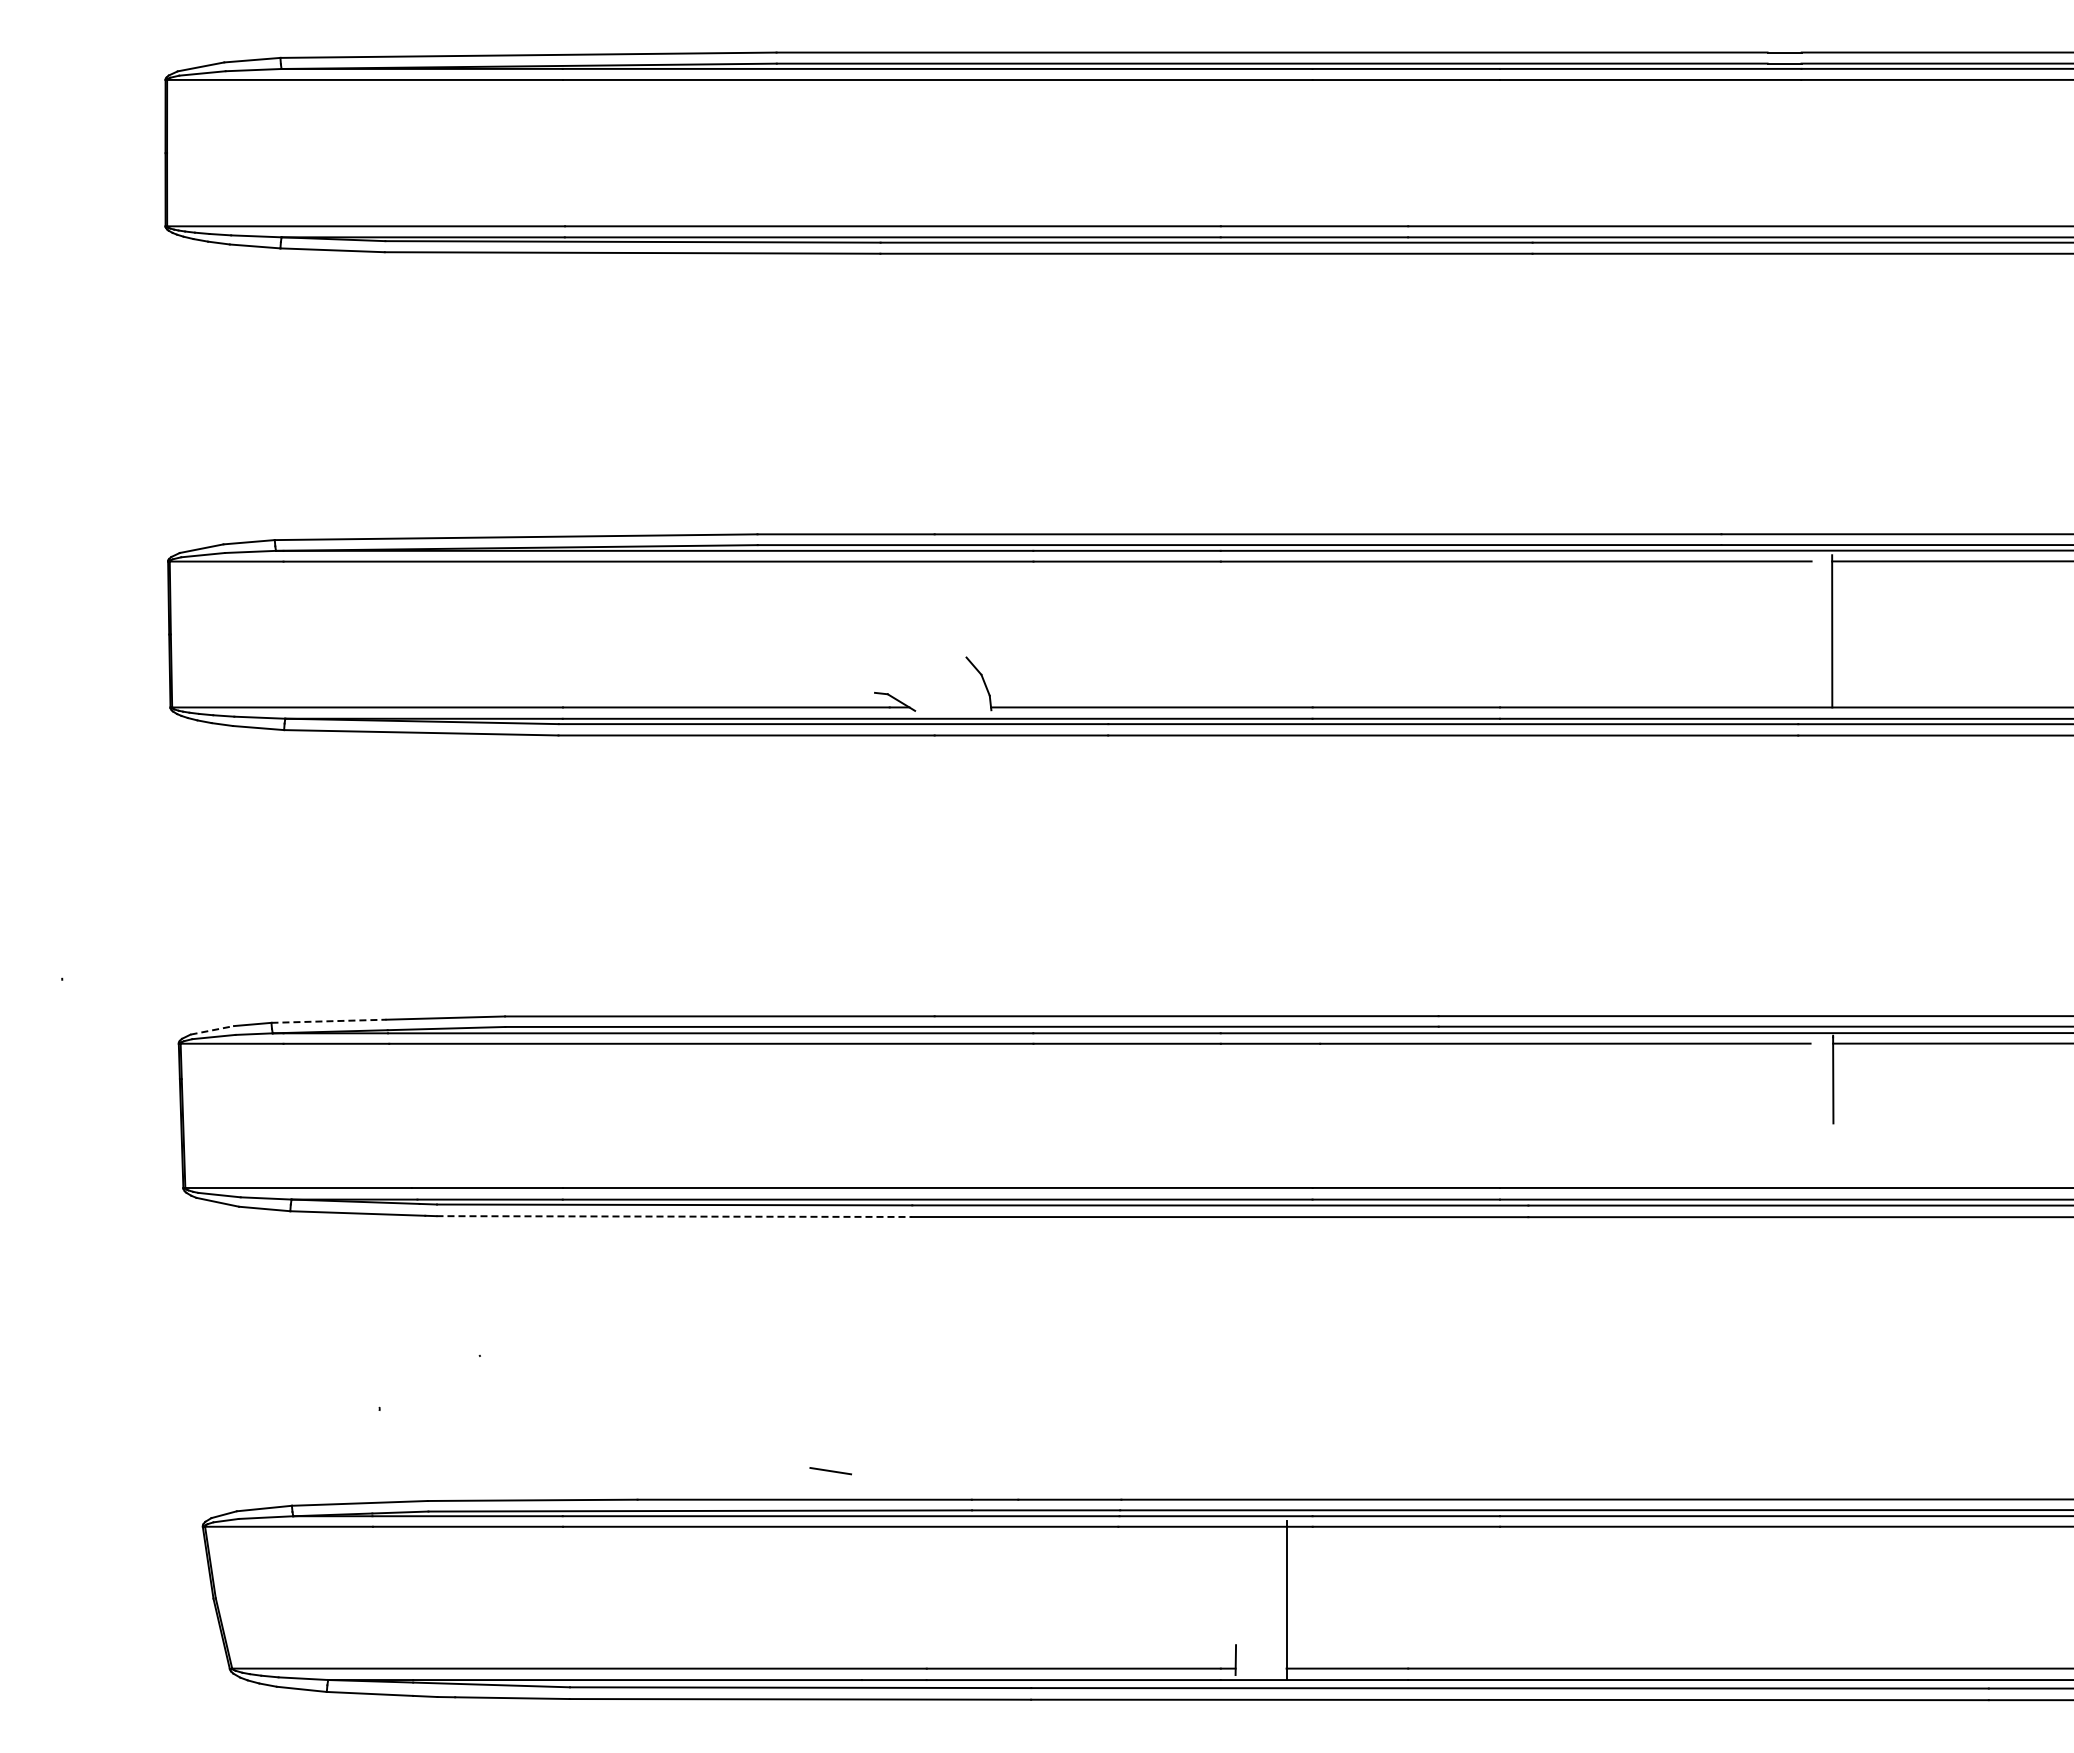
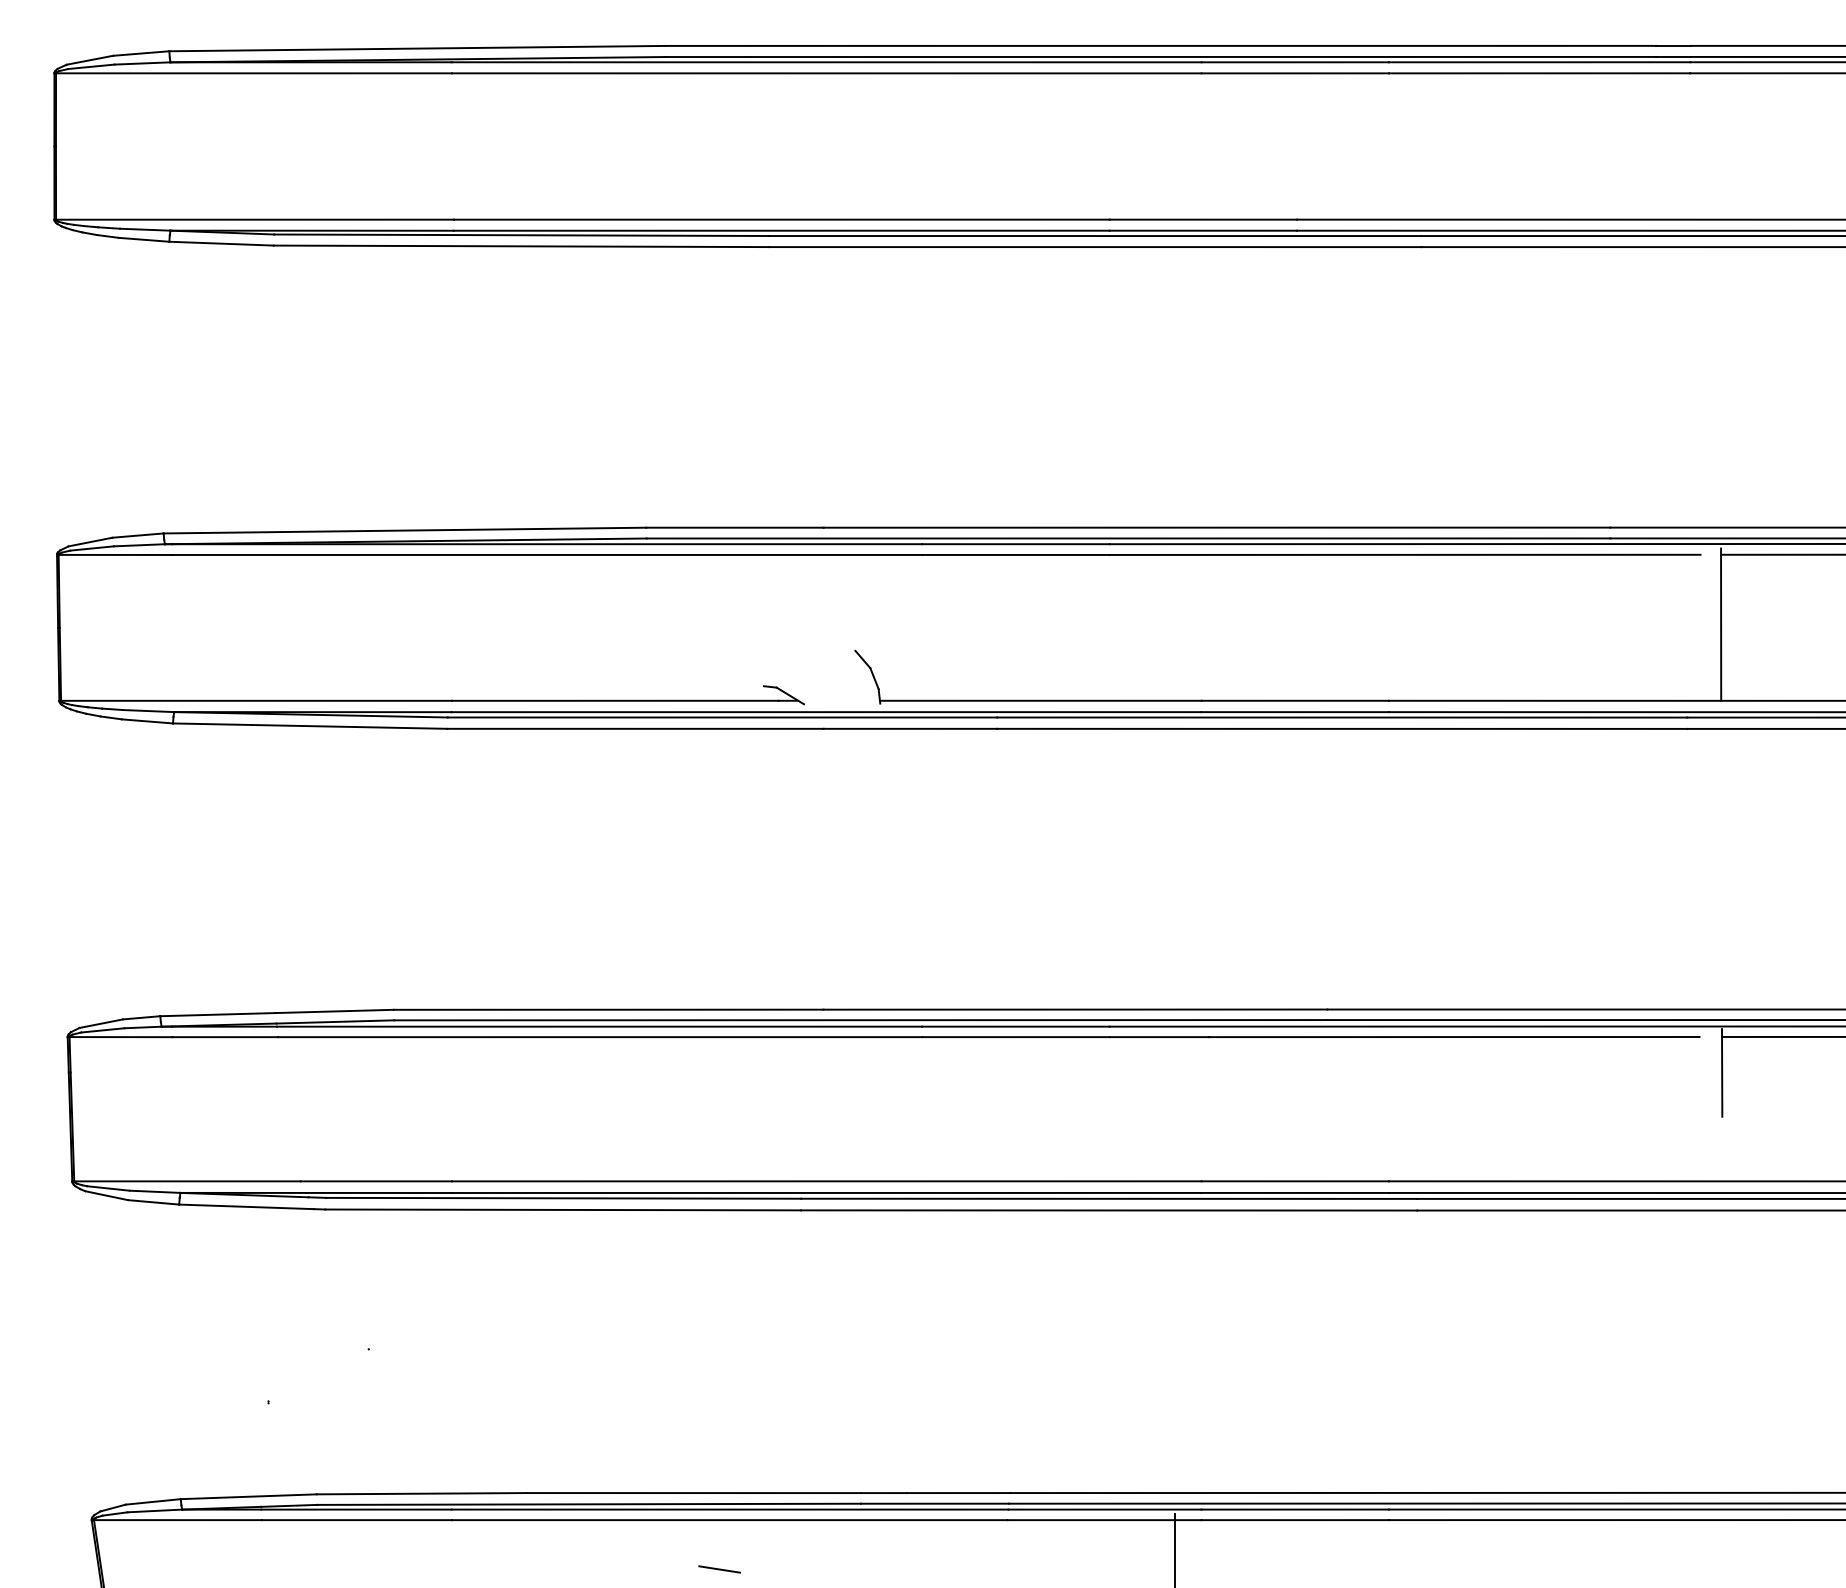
line: (328, 1021) -> (217, 1014), dashed -> solid
line: (212, 1030) -> (101, 1023), dashed -> solid
line: (674, 1216) -> (563, 1209), dashed -> solid
line: (830, 1471) -> (719, 1569), moved

